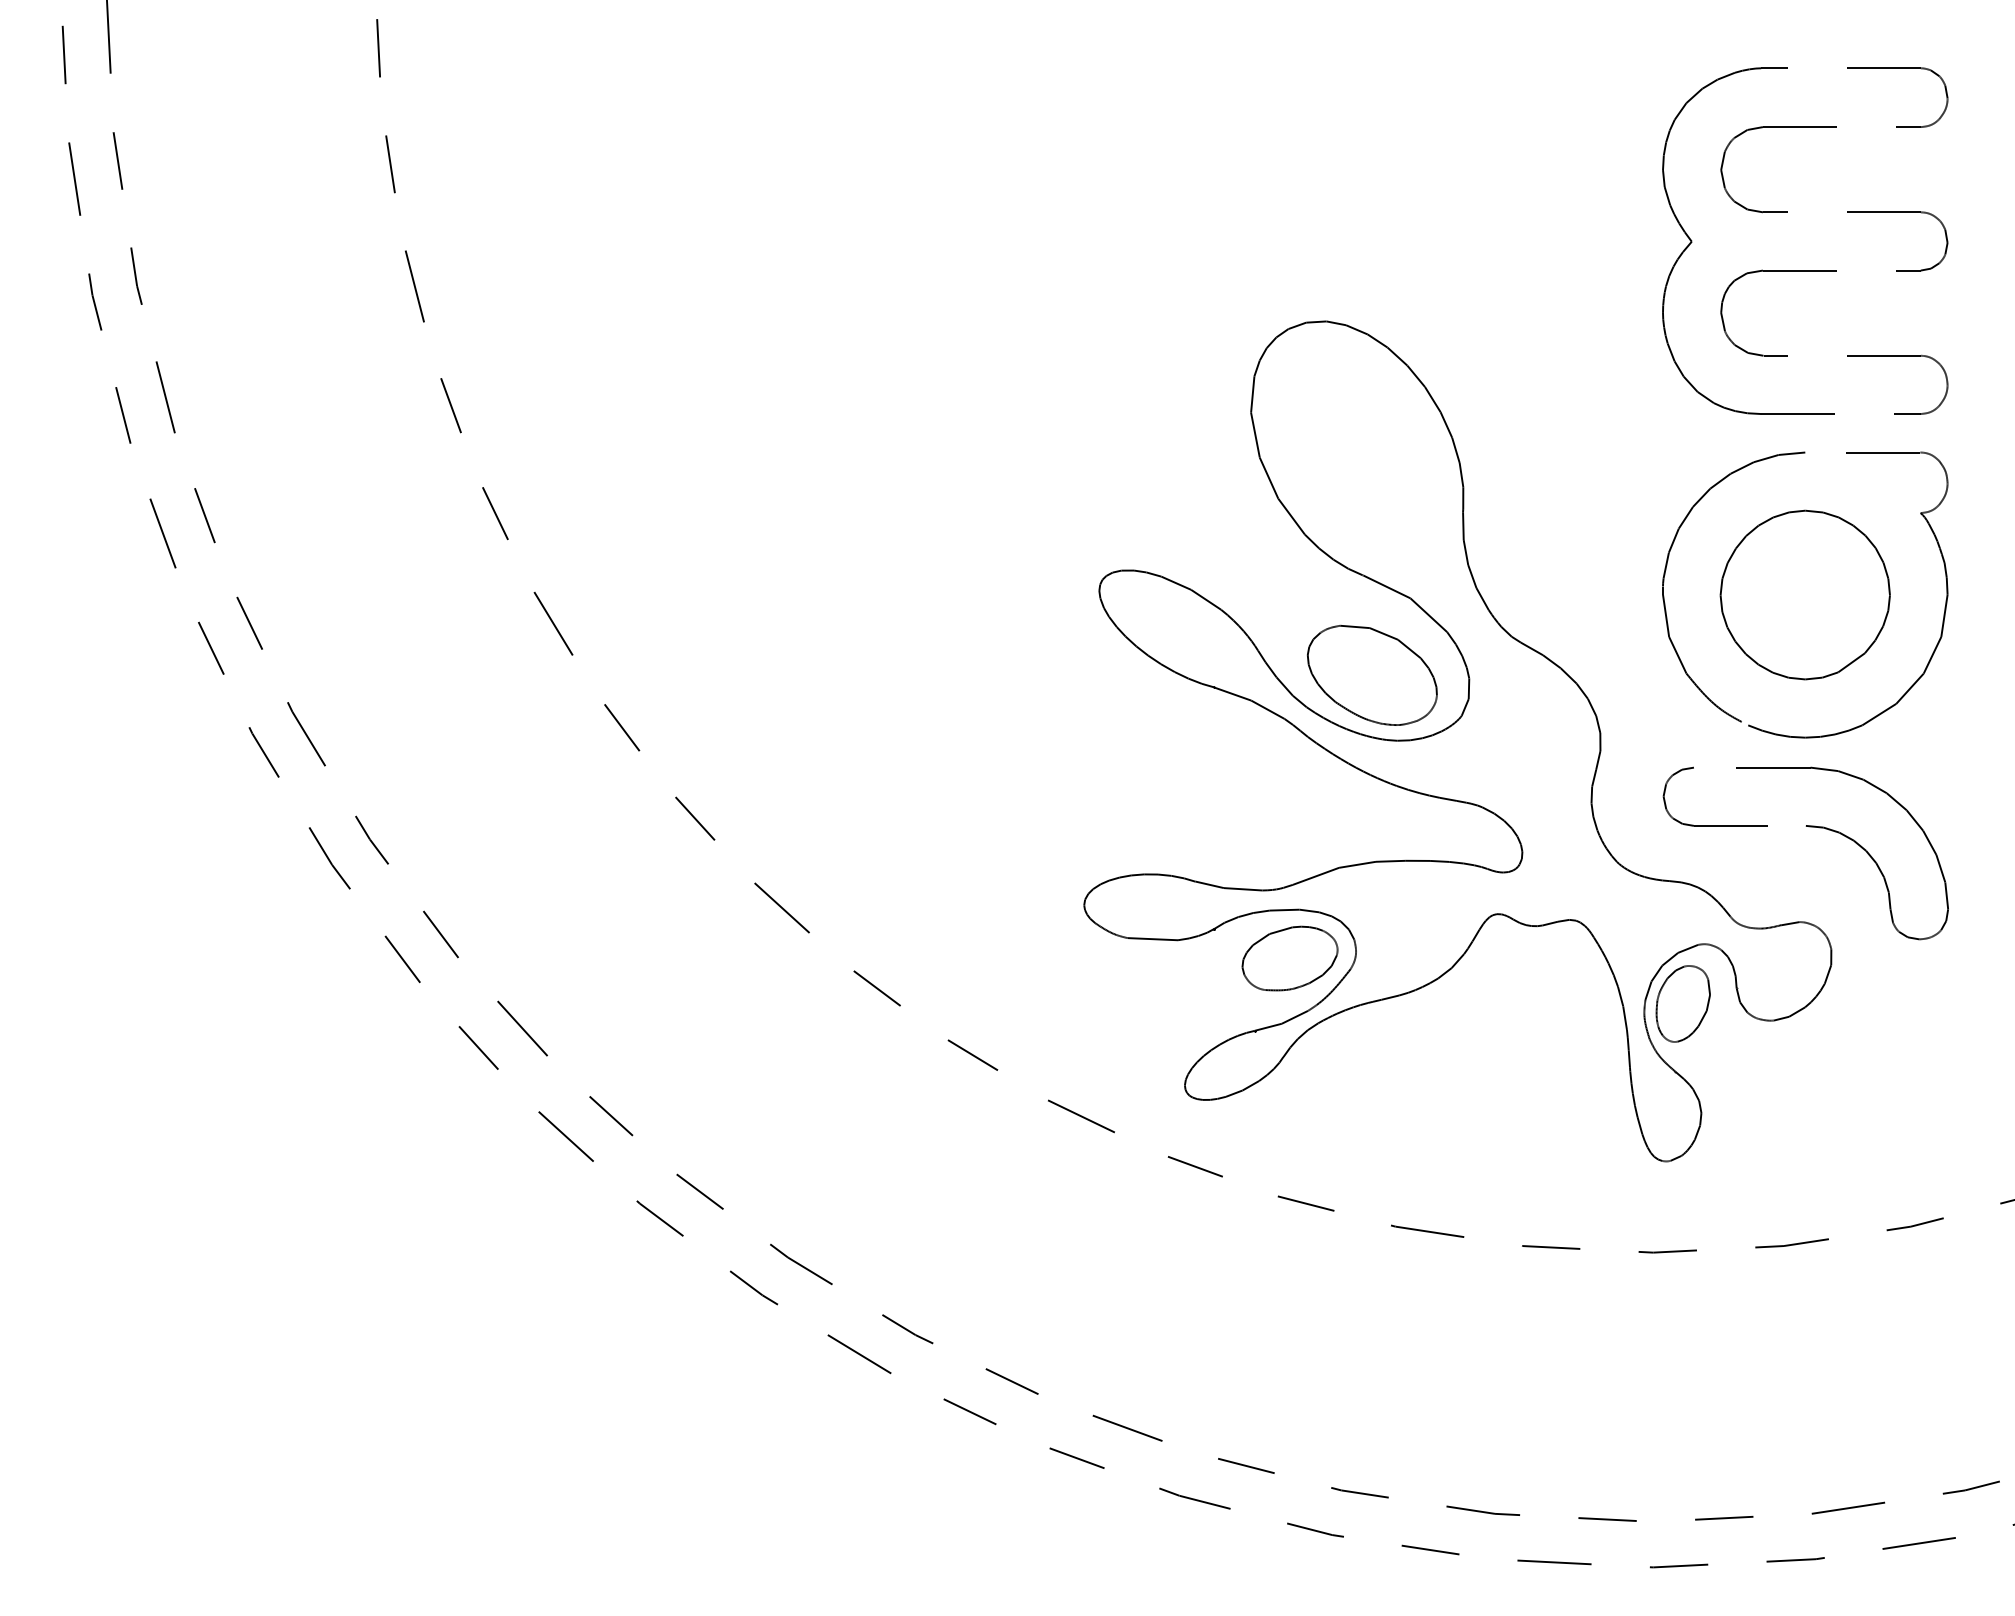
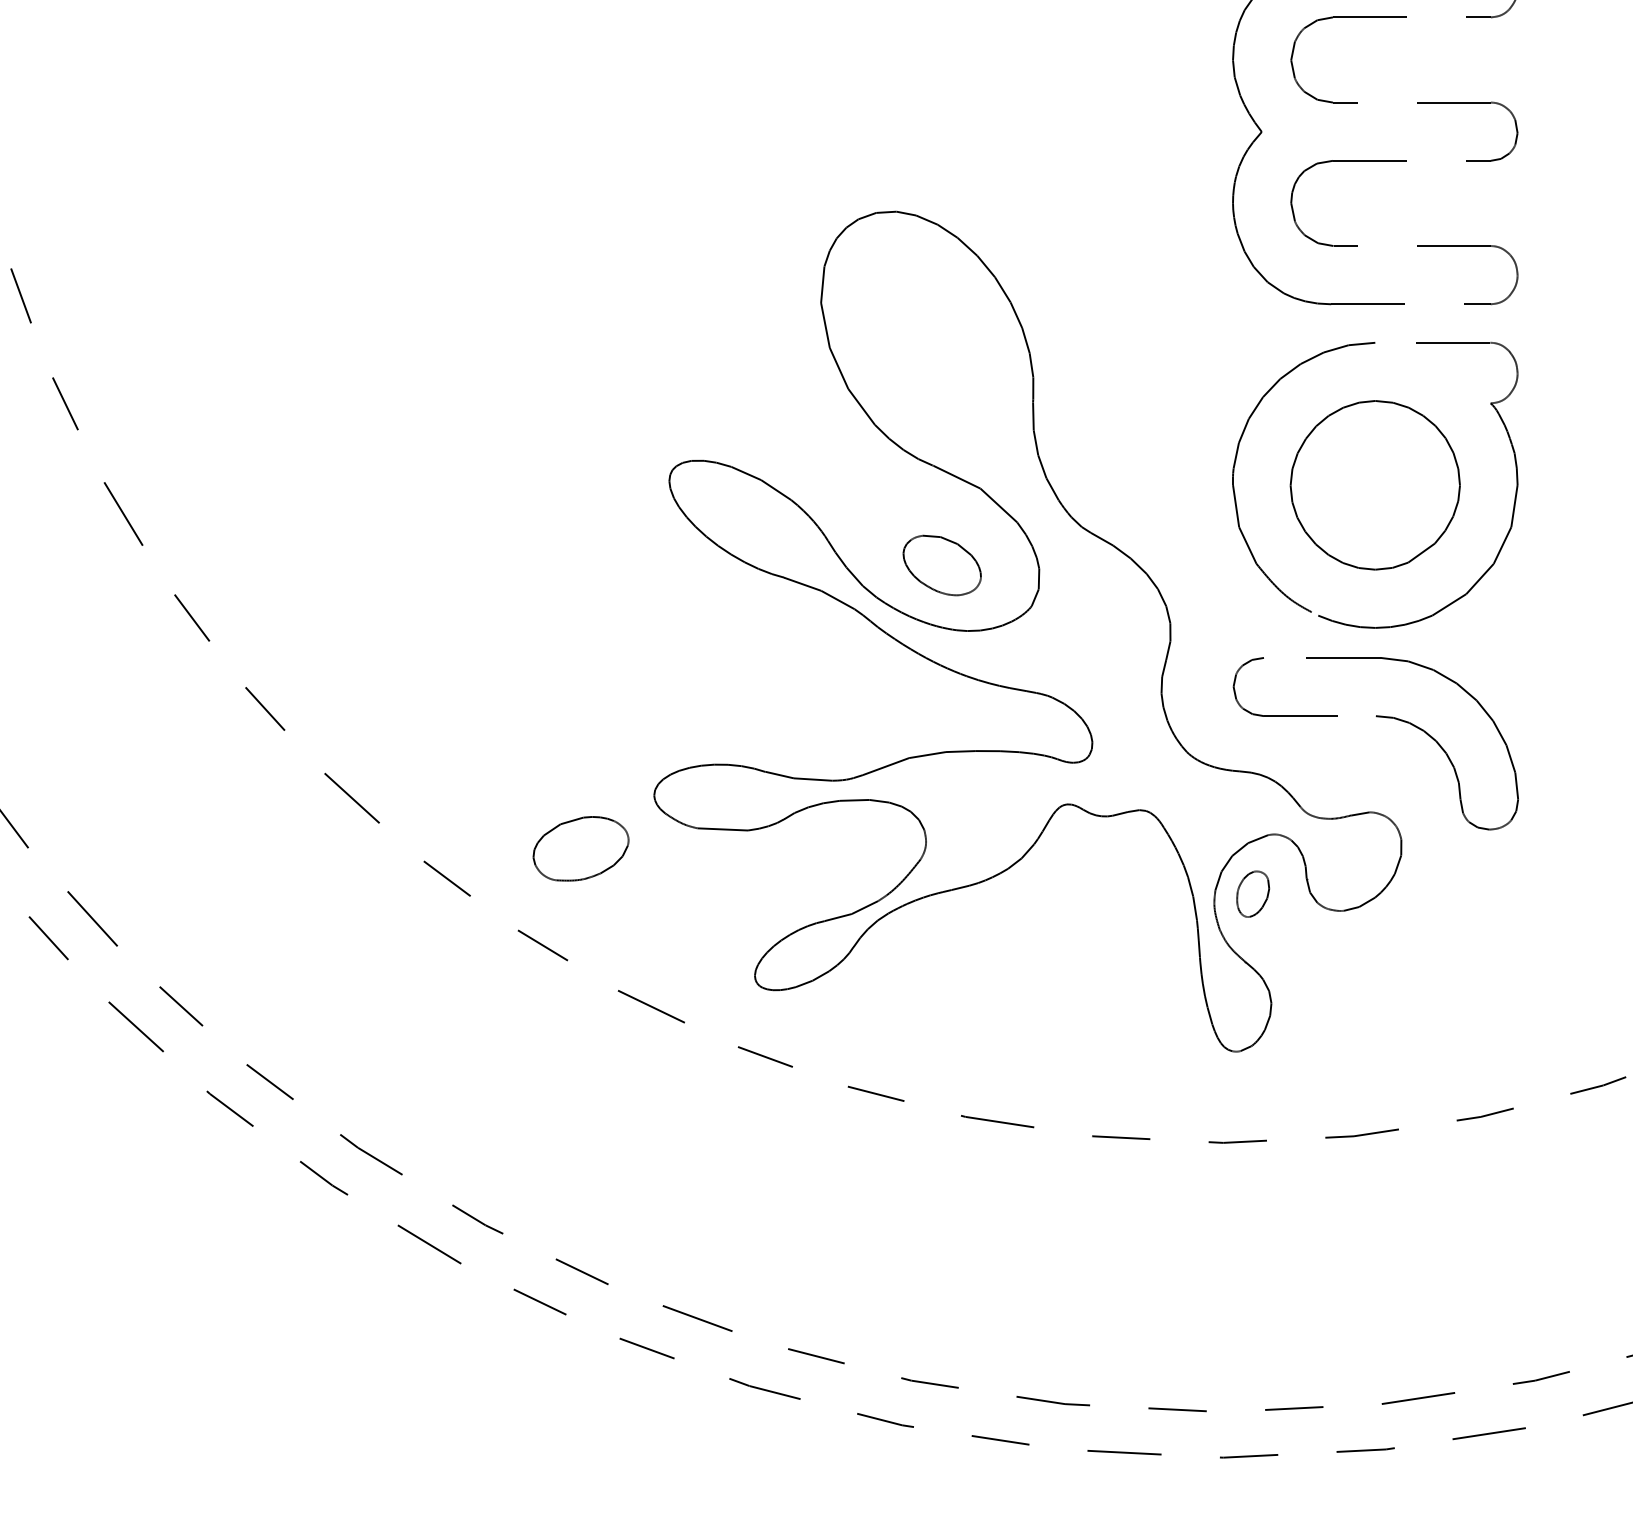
part: (1371, 674) -> (941, 564), size x0.6
part: (1289, 958) -> (580, 848), moved
part: (1682, 1003) -> (1252, 893), size x0.6

